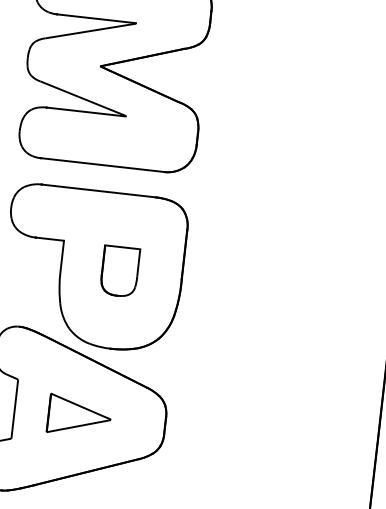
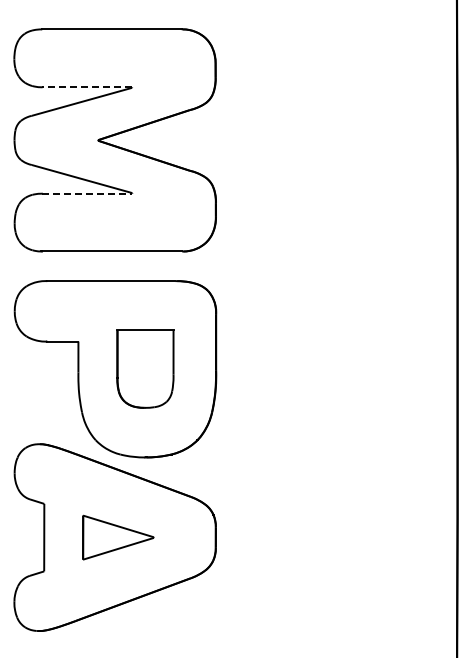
line: (96, 19) -> (87, 87), solid -> dashed
line: (86, 111) -> (87, 193), solid -> dashed
part: (120, 271) -> (145, 369), size x1.4

